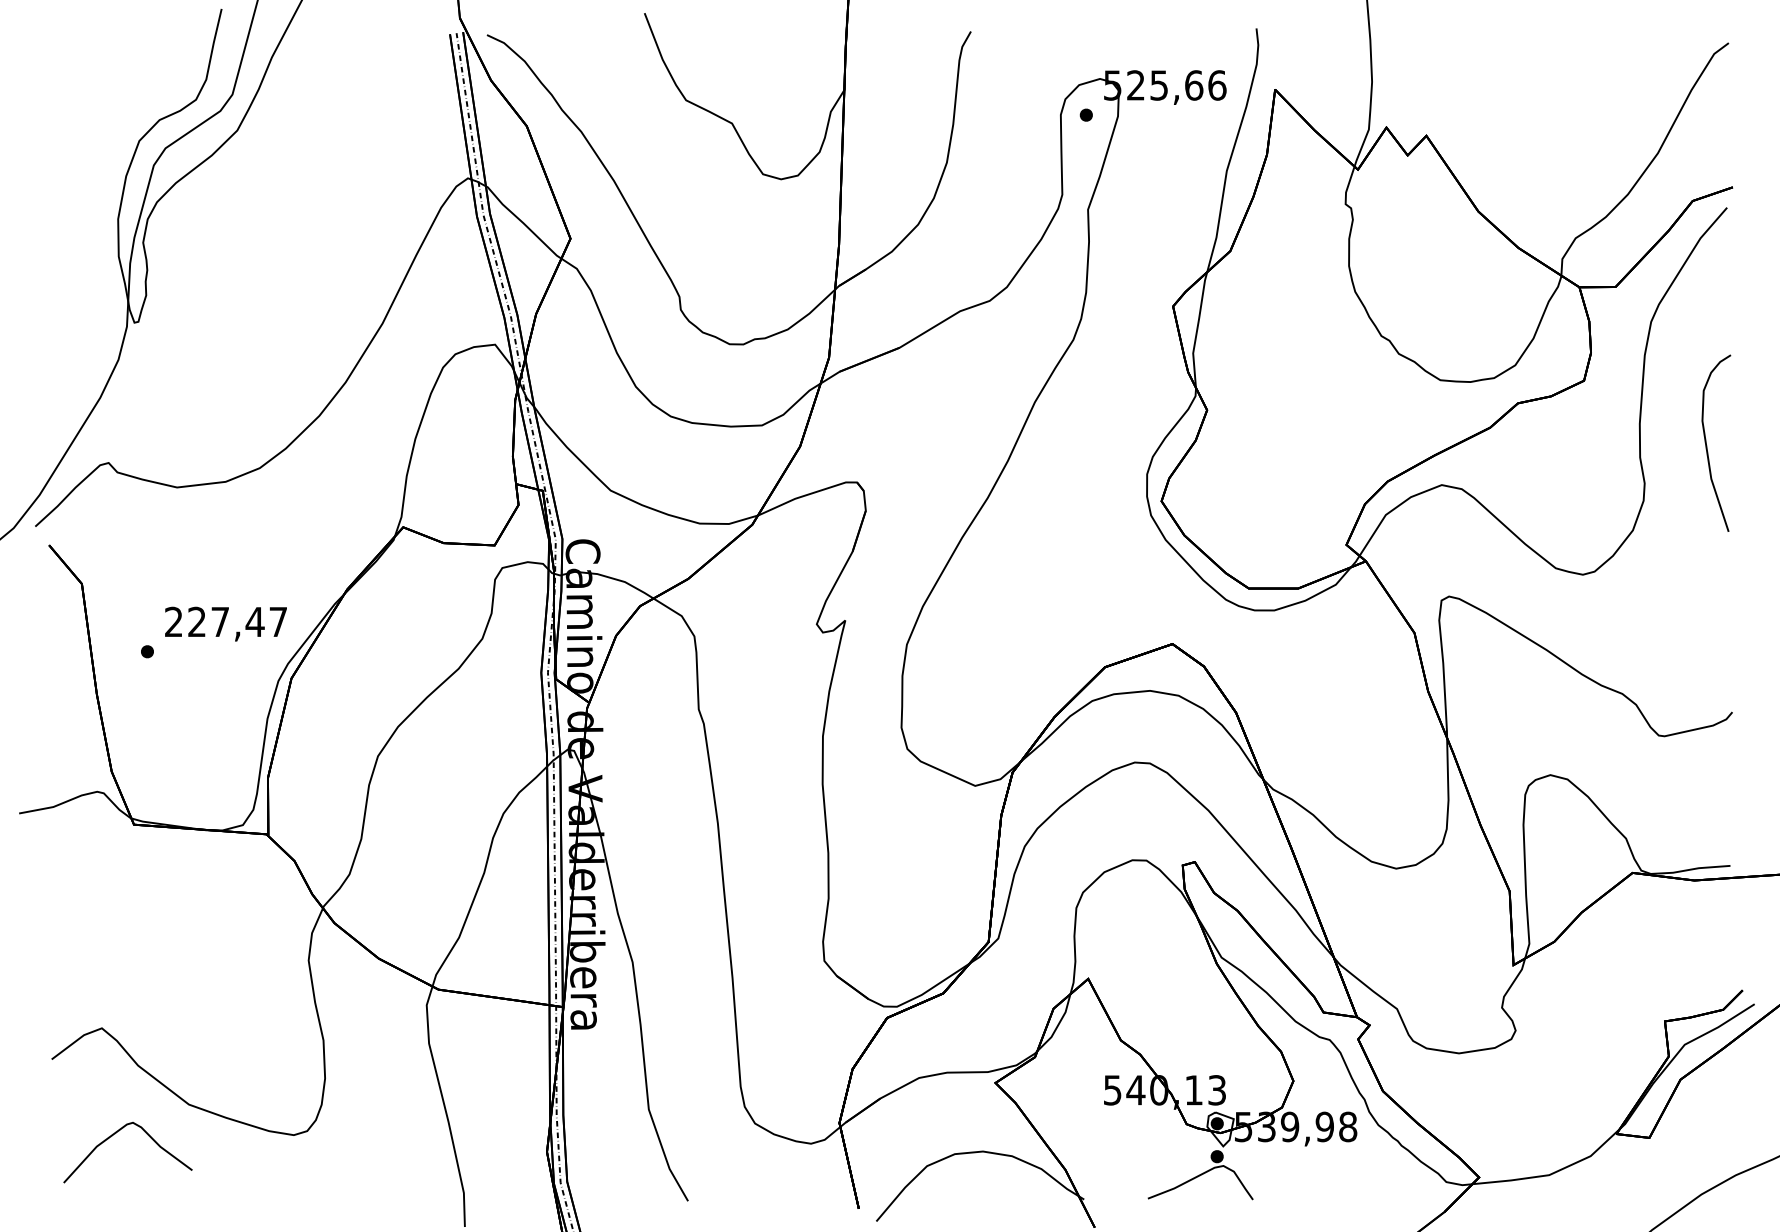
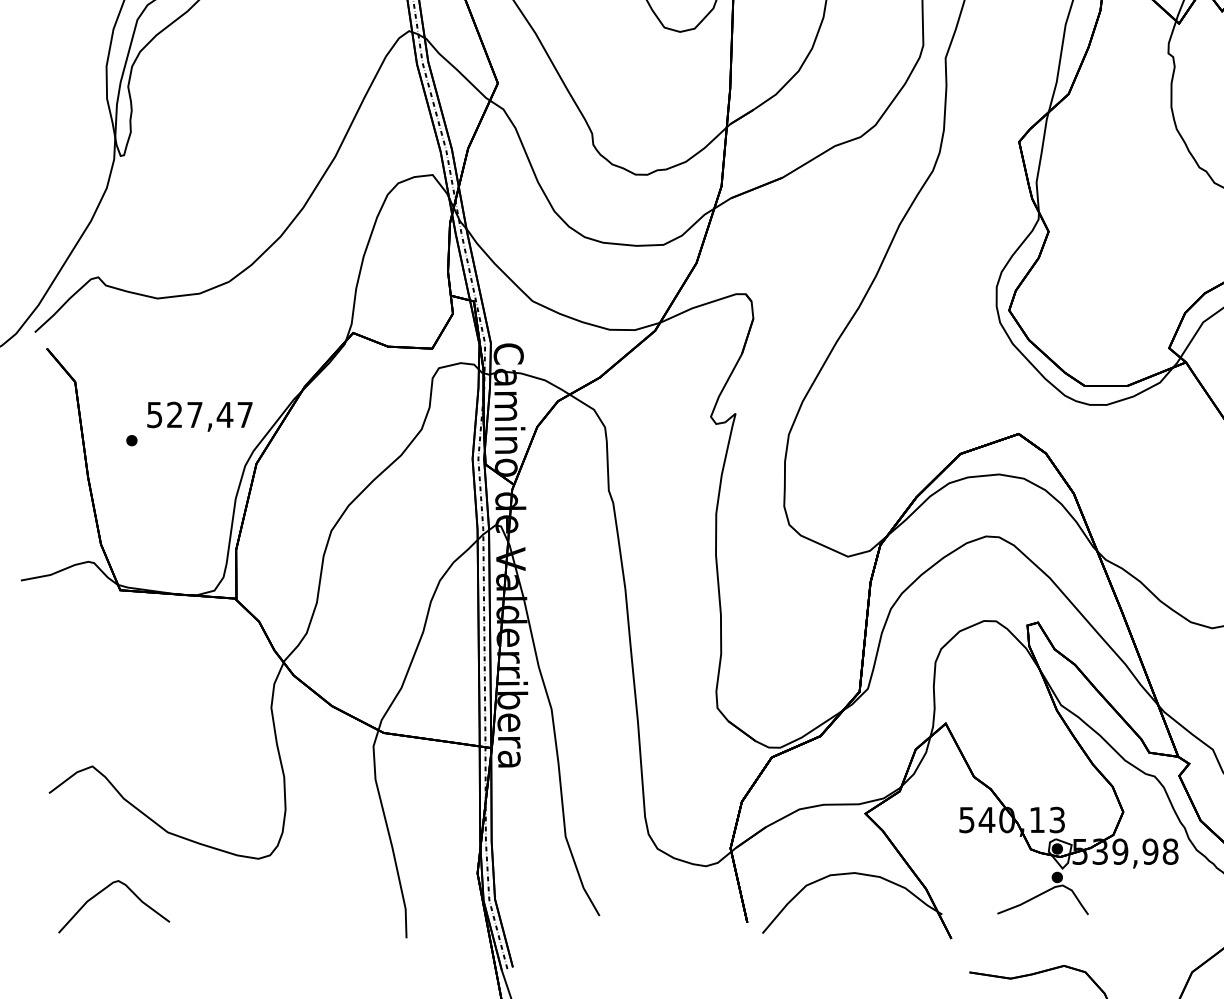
text: (173, 621) -> (154, 414), 227,47 -> 527,47
curve: (115, 1134) -> (103, 891), moved

